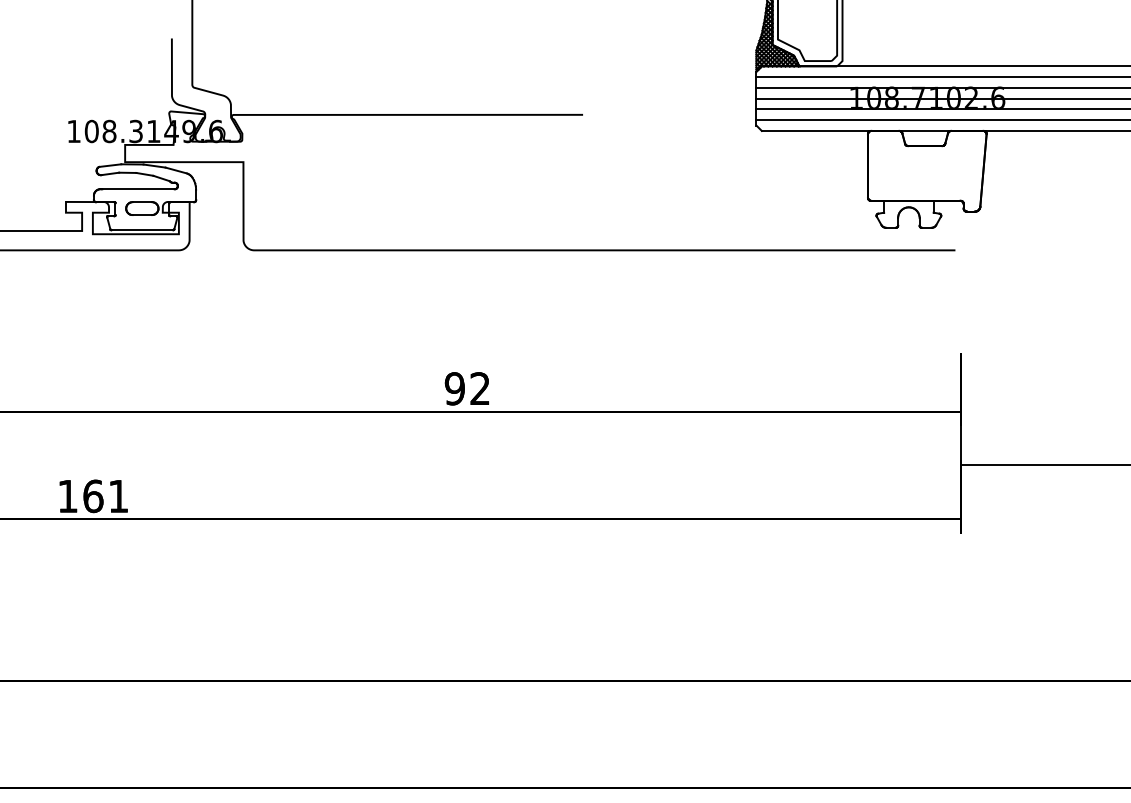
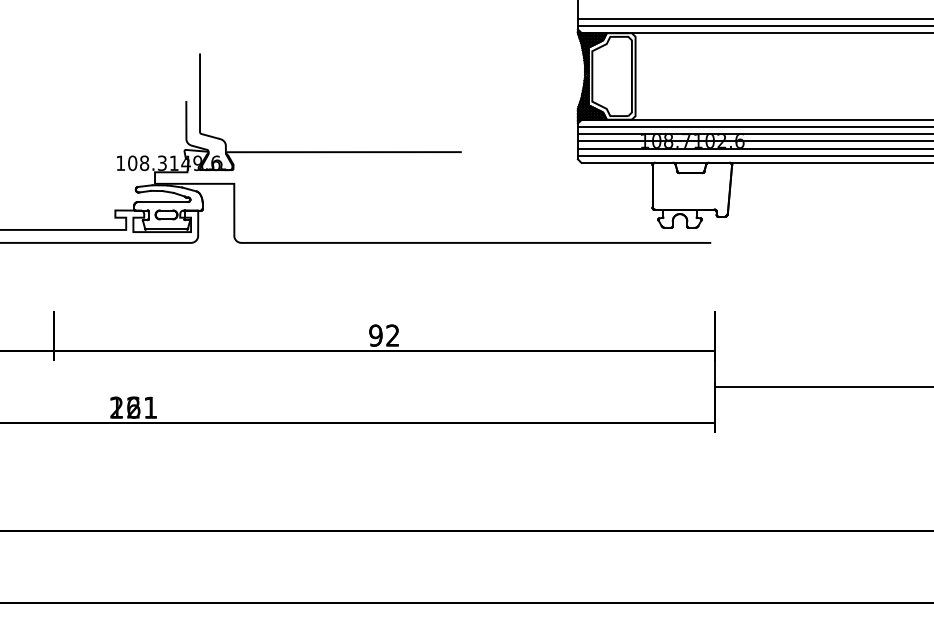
text: (81, 496) -> (125, 407), 161 -> 221

